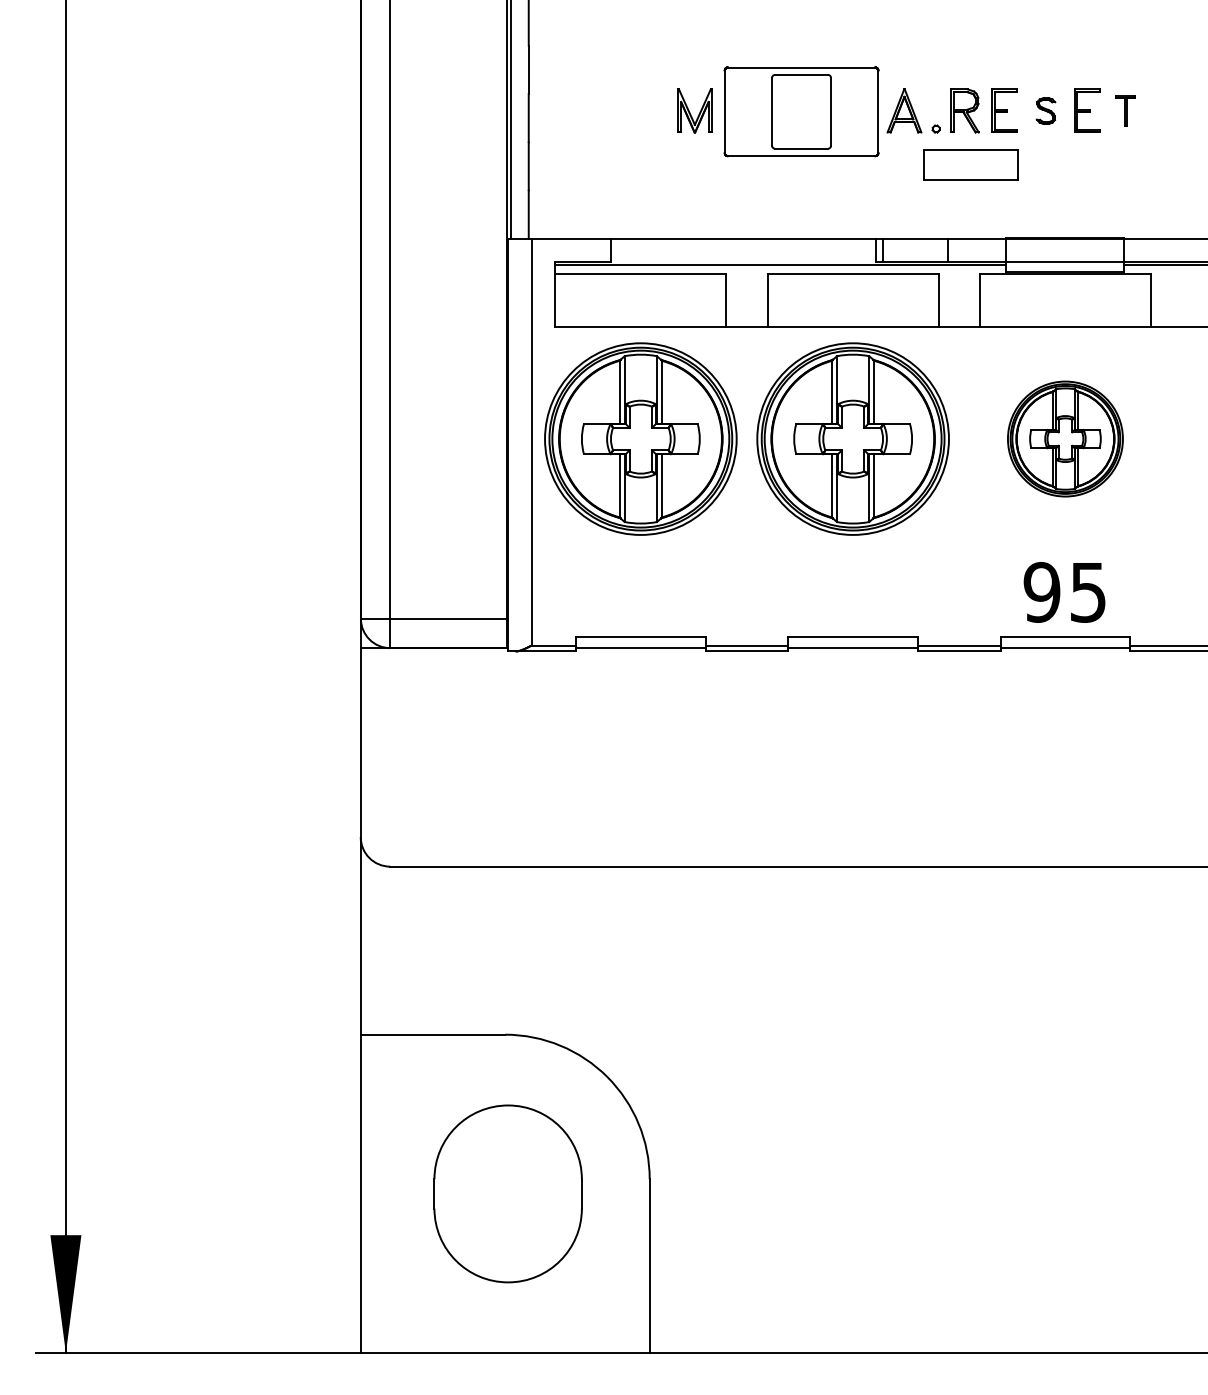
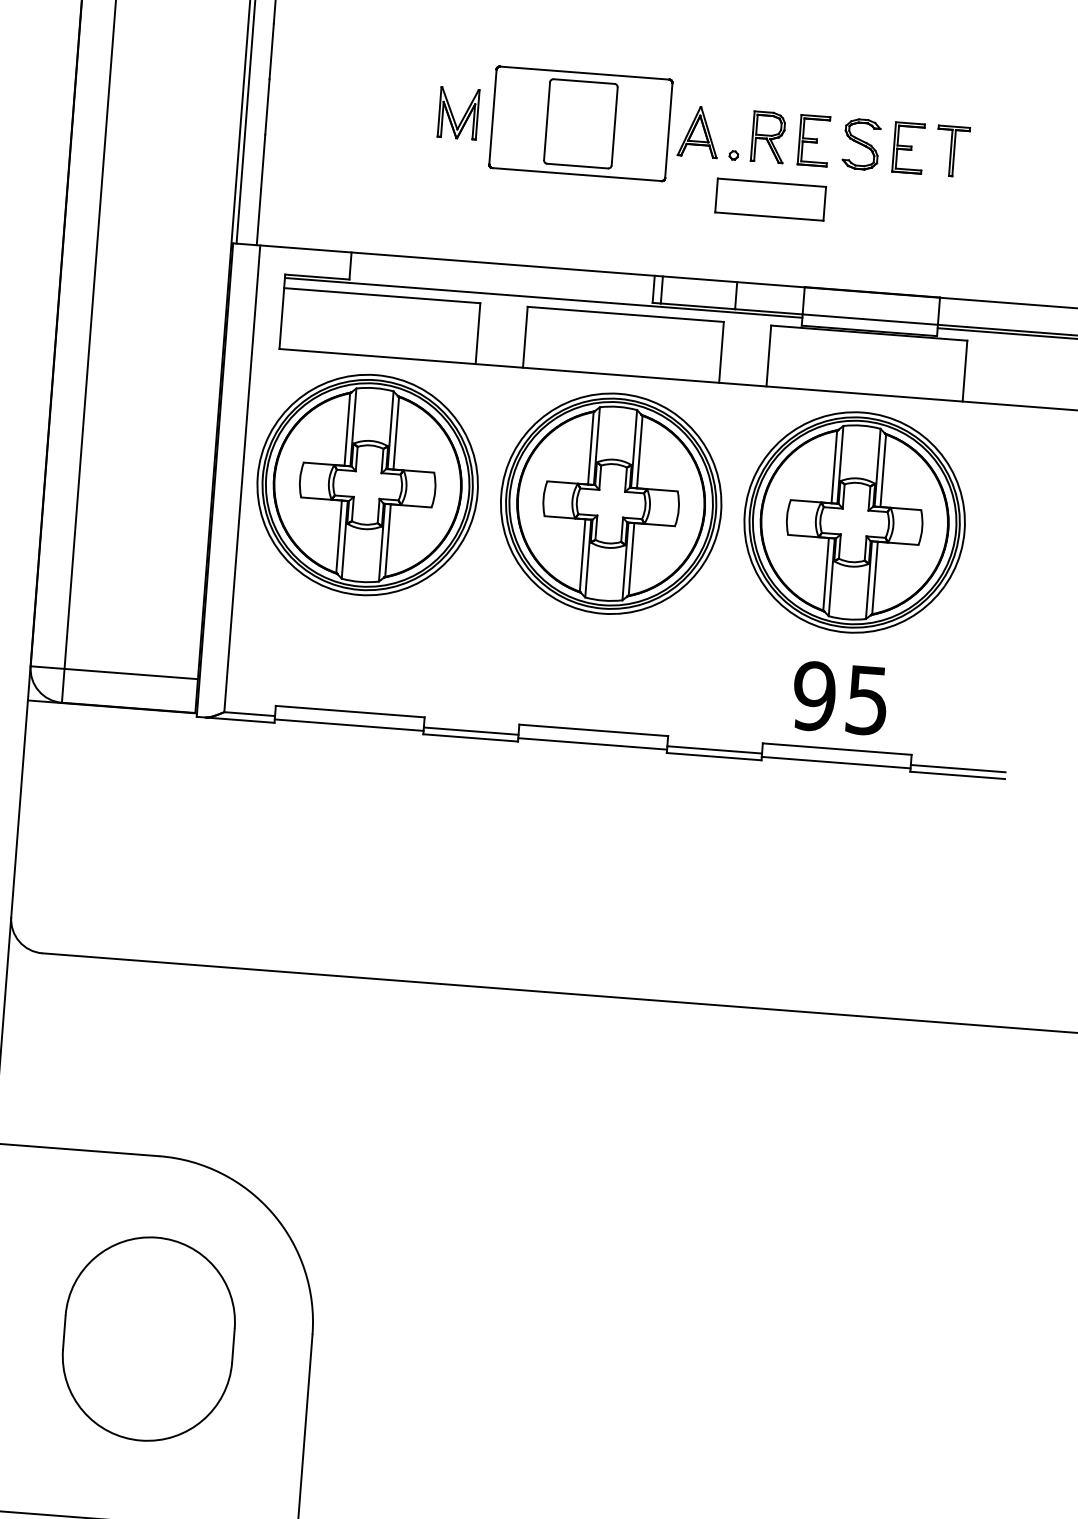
part: (1045, 110) -> (860, 143), size x1.67
part: (1125, 110) -> (952, 150), size x1.43
part: (1065, 438) -> (854, 521), size x1.67

